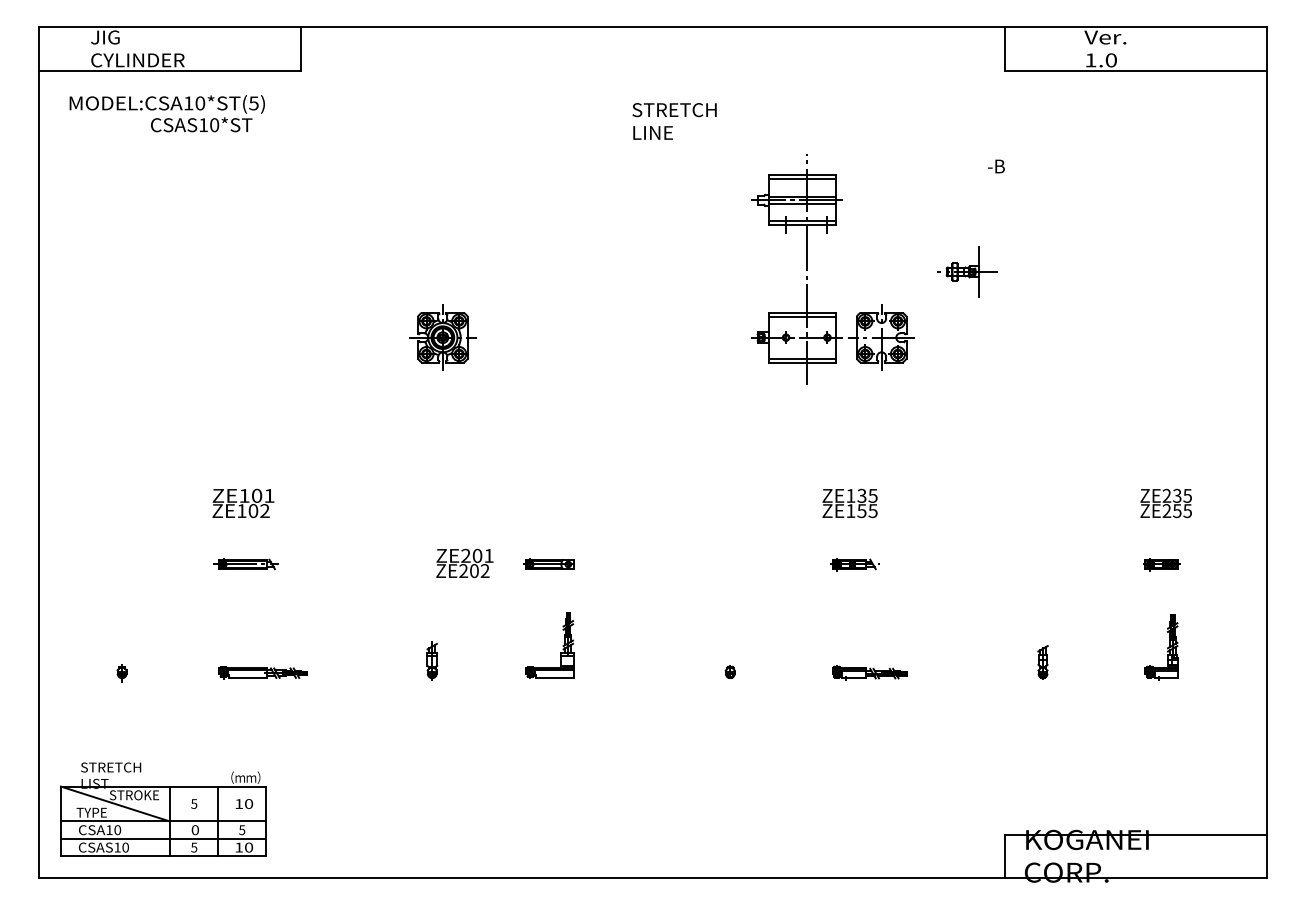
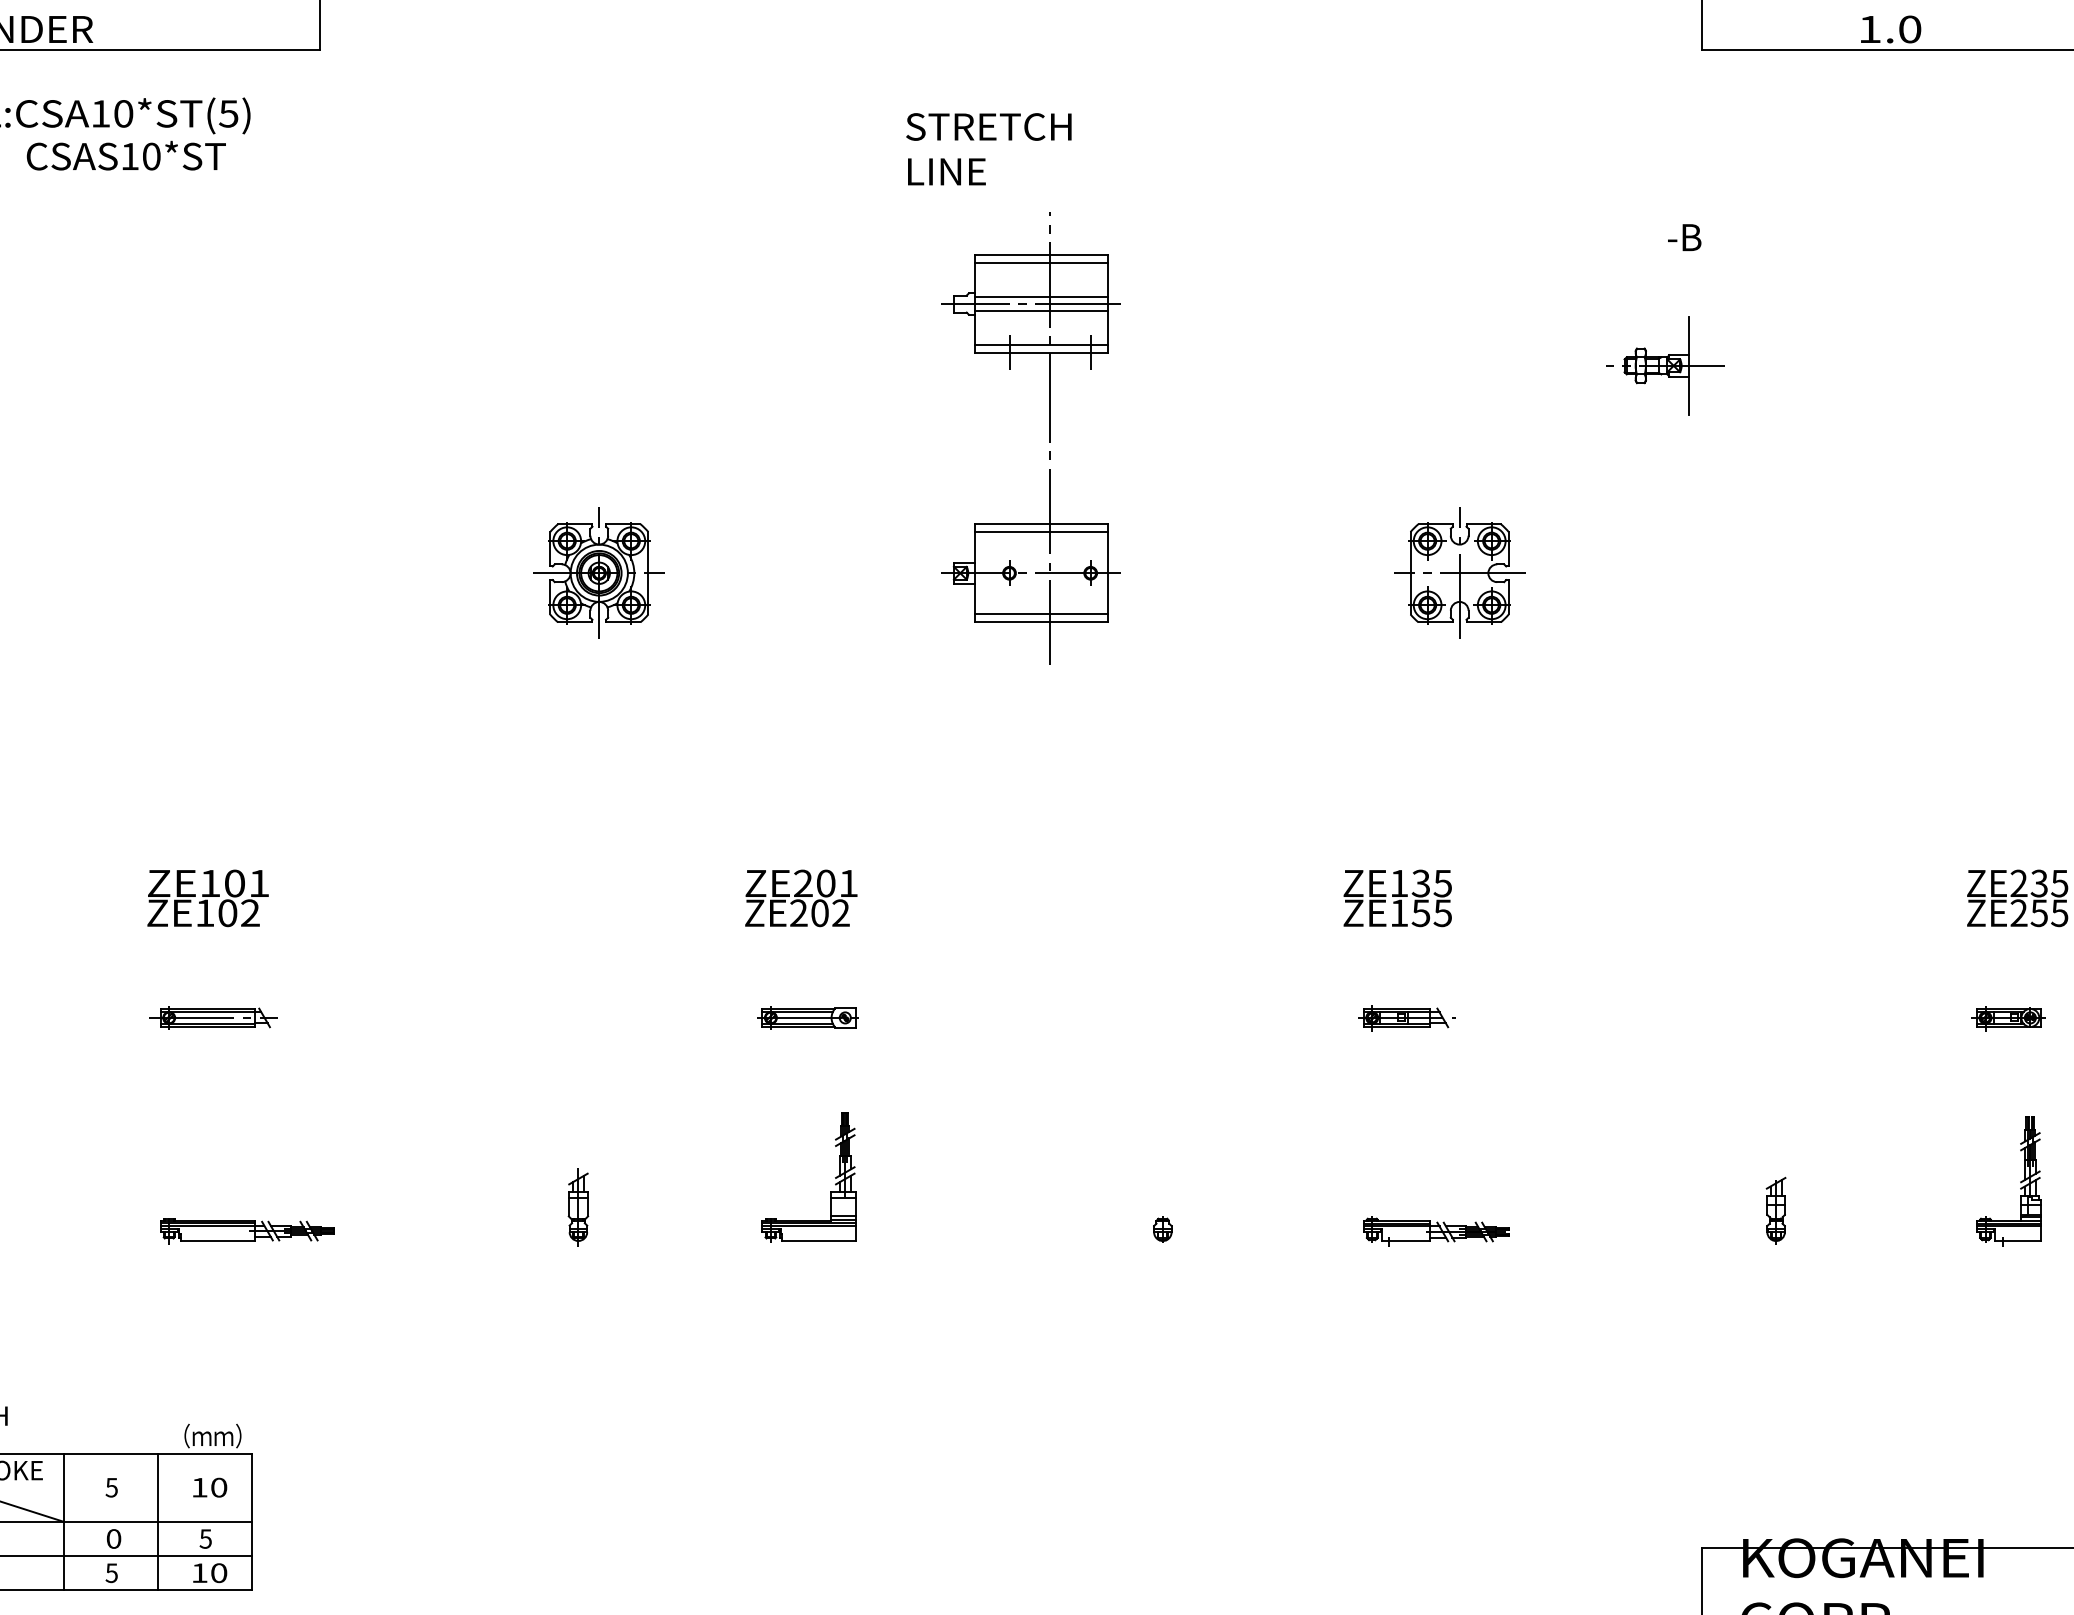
text: (674, 121) -> (988, 149), moved
part: (806, 269) -> (1049, 439), moved
part: (967, 271) -> (1665, 365), moved
text: (464, 563) -> (800, 898), moved

